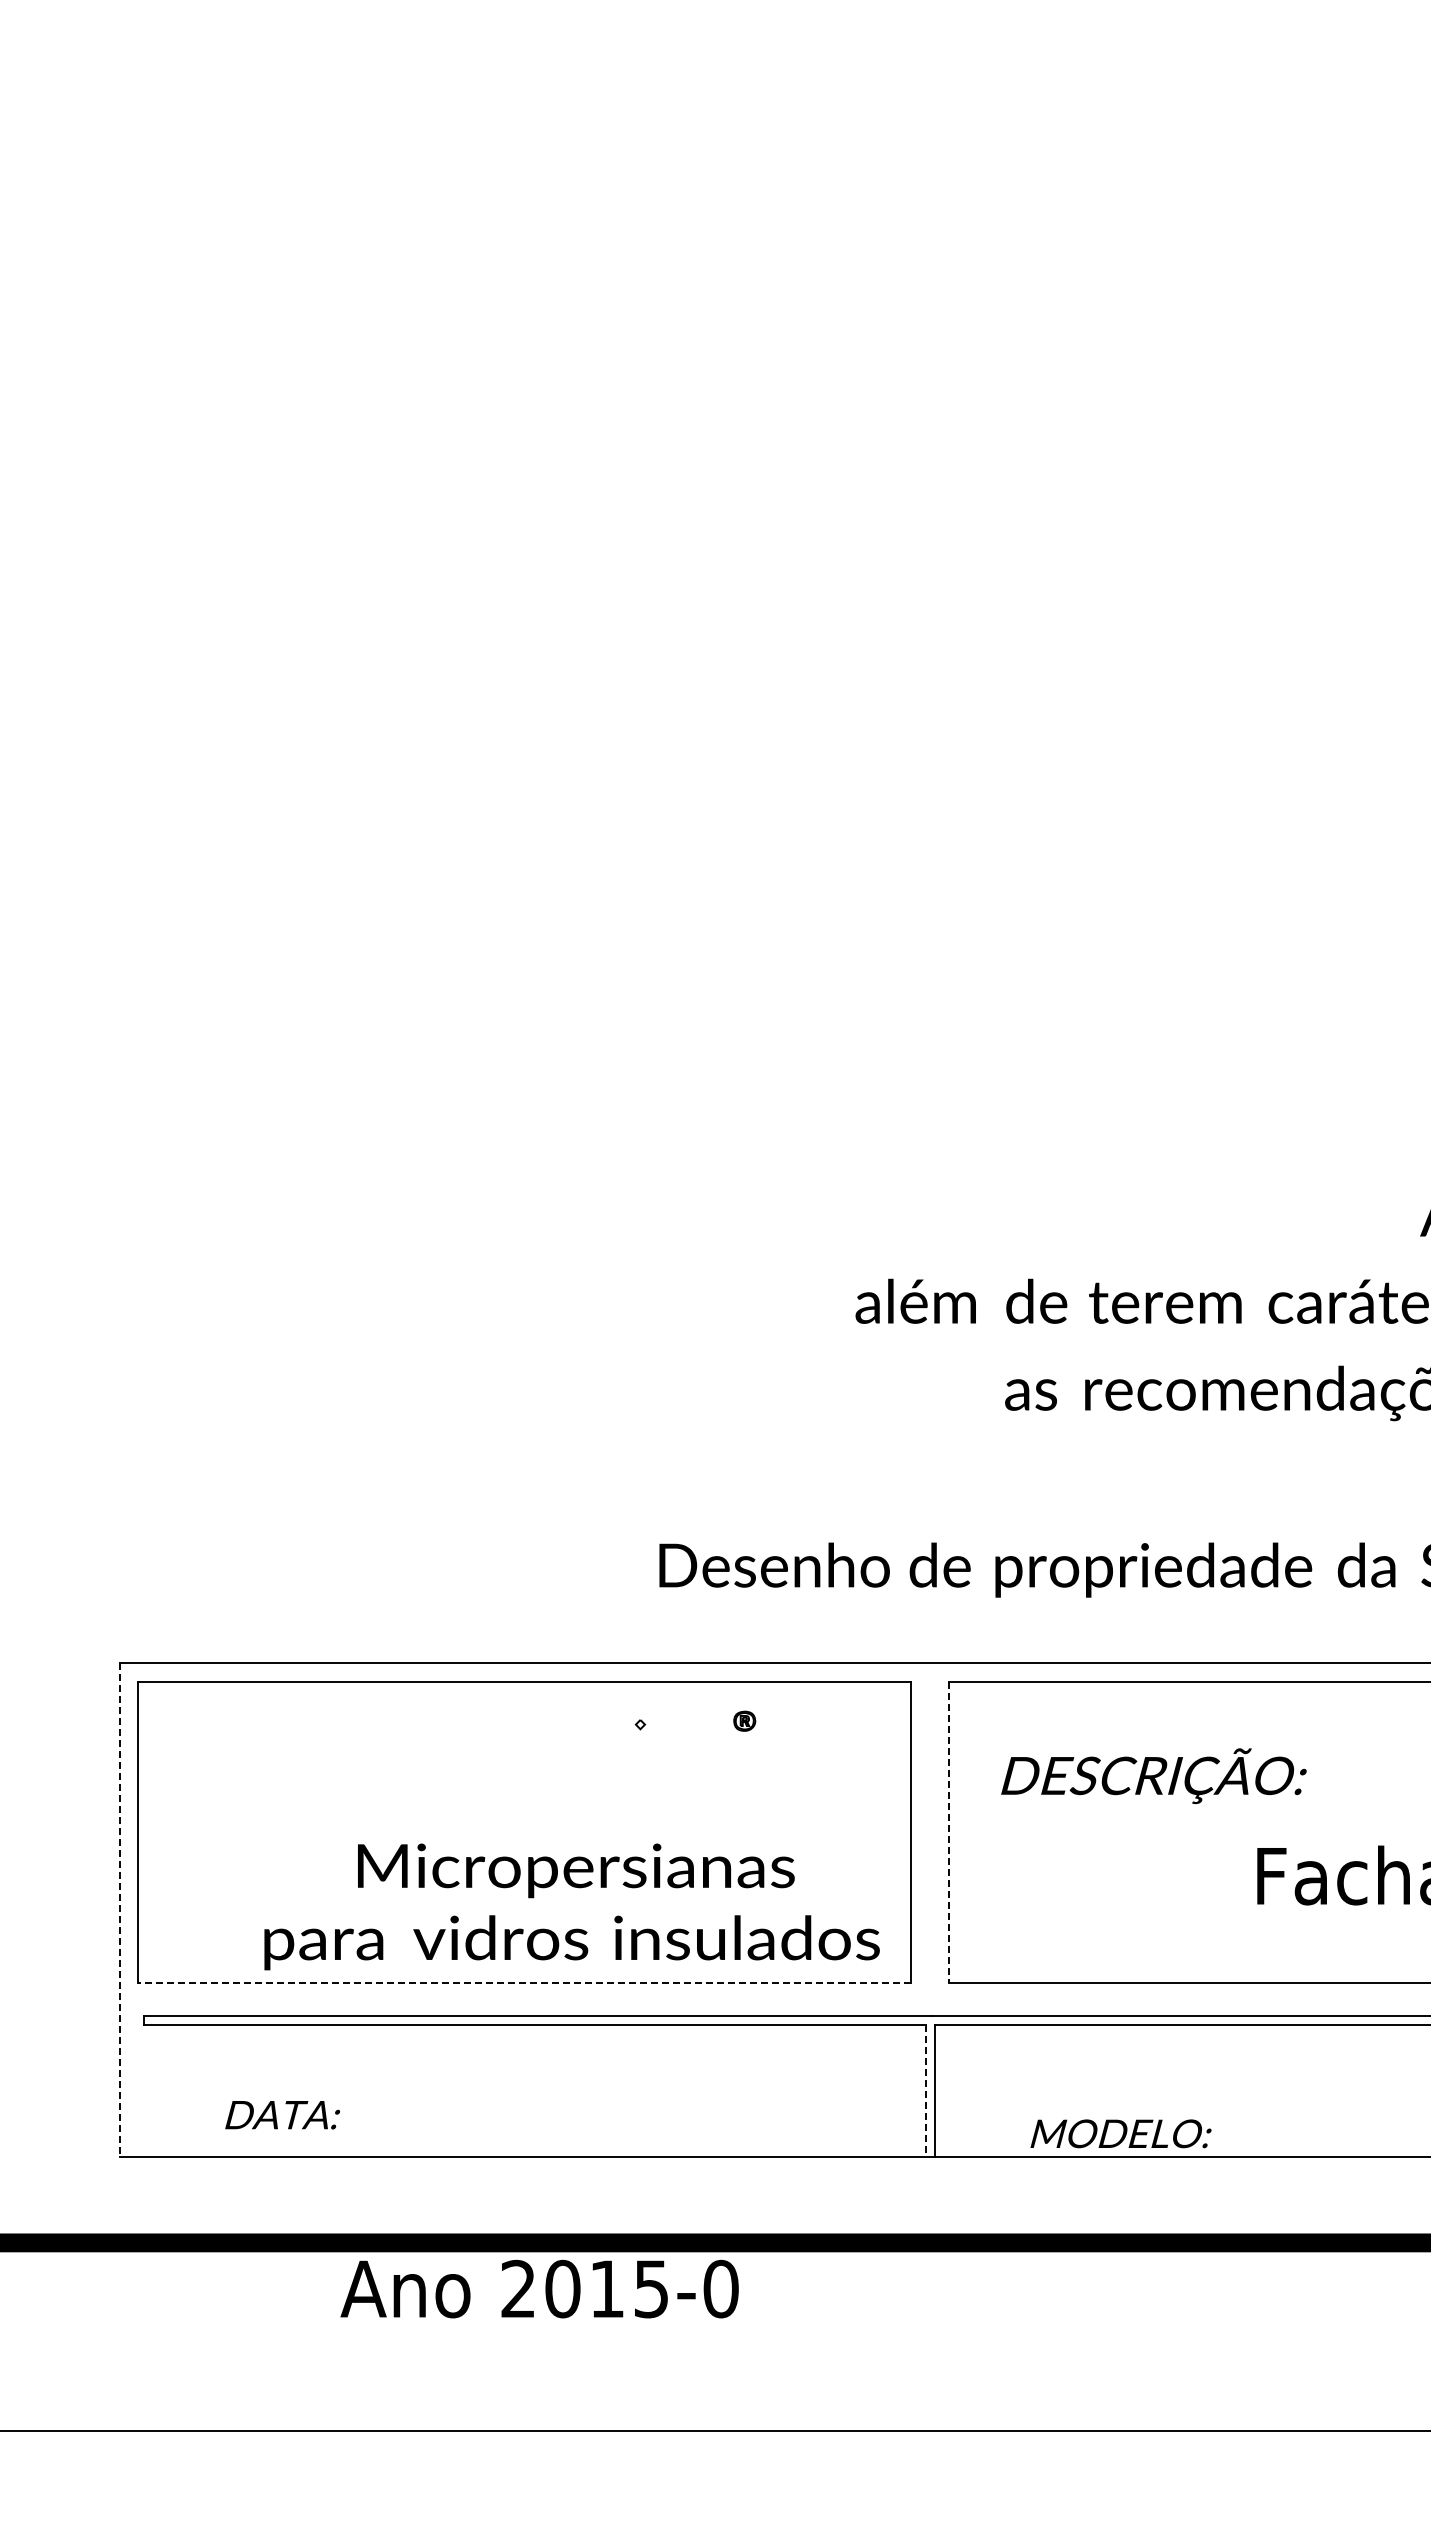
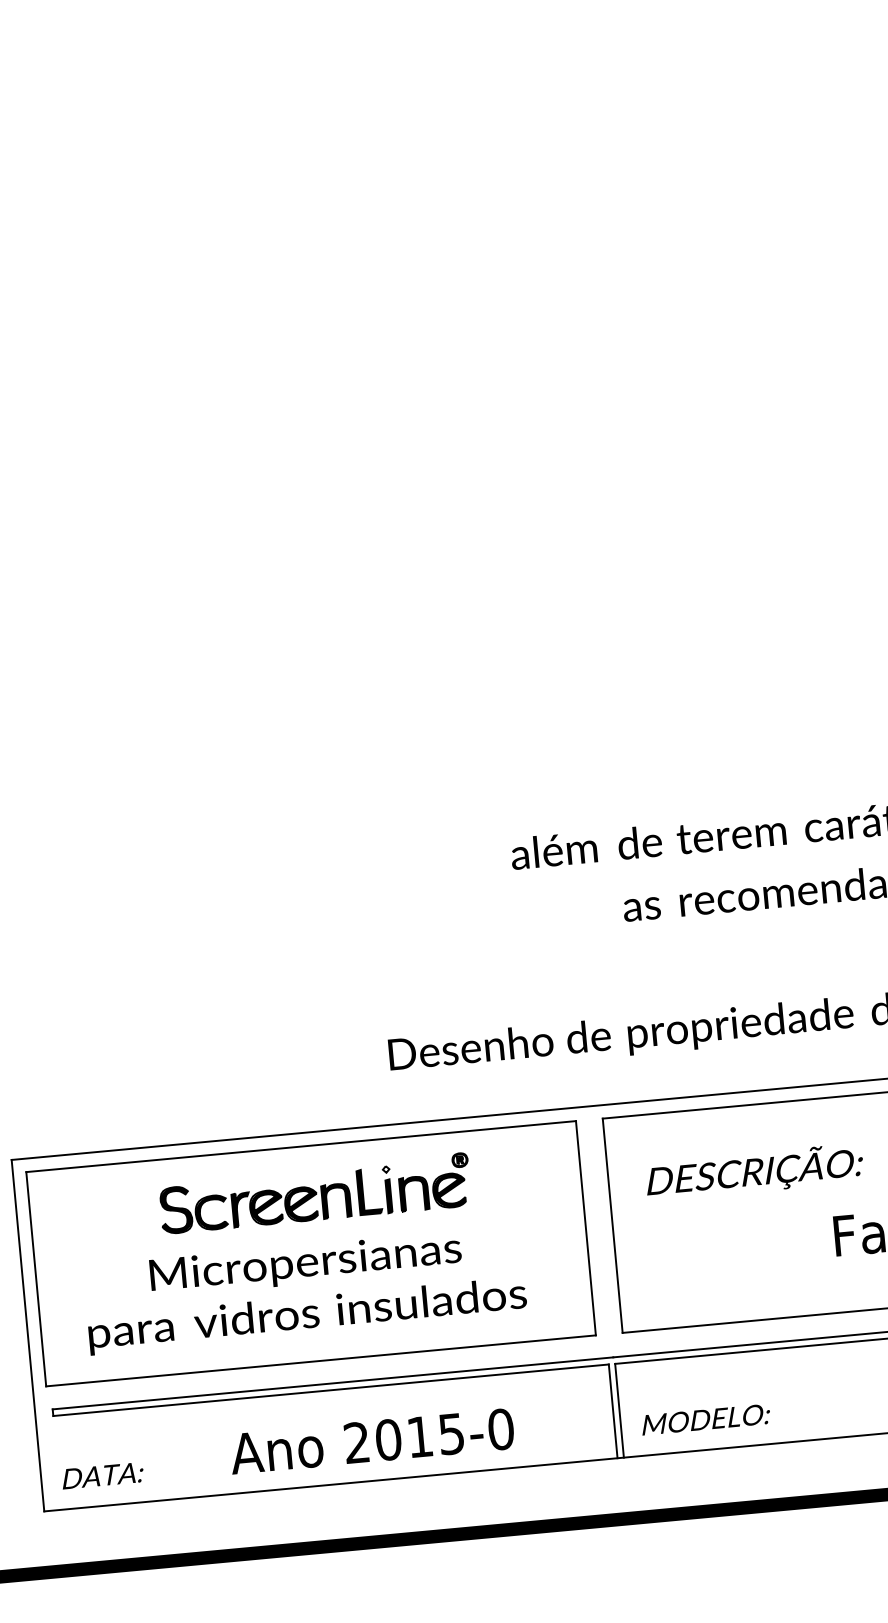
part: (534, 1754) -> (312, 1197), added
line: (949, 1832) -> (612, 1225), dashed -> solid
text: (571, 1906) -> (304, 1290), moved
line: (119, 1910) -> (28, 1335), dashed -> solid
line: (524, 1983) -> (320, 1361), dashed -> solid
line: (925, 2091) -> (612, 1411), dashed -> solid
text: (282, 2115) -> (102, 1476), moved
text: (1120, 2133) -> (705, 1419), moved
text: (539, 2288) -> (371, 1441), moved

